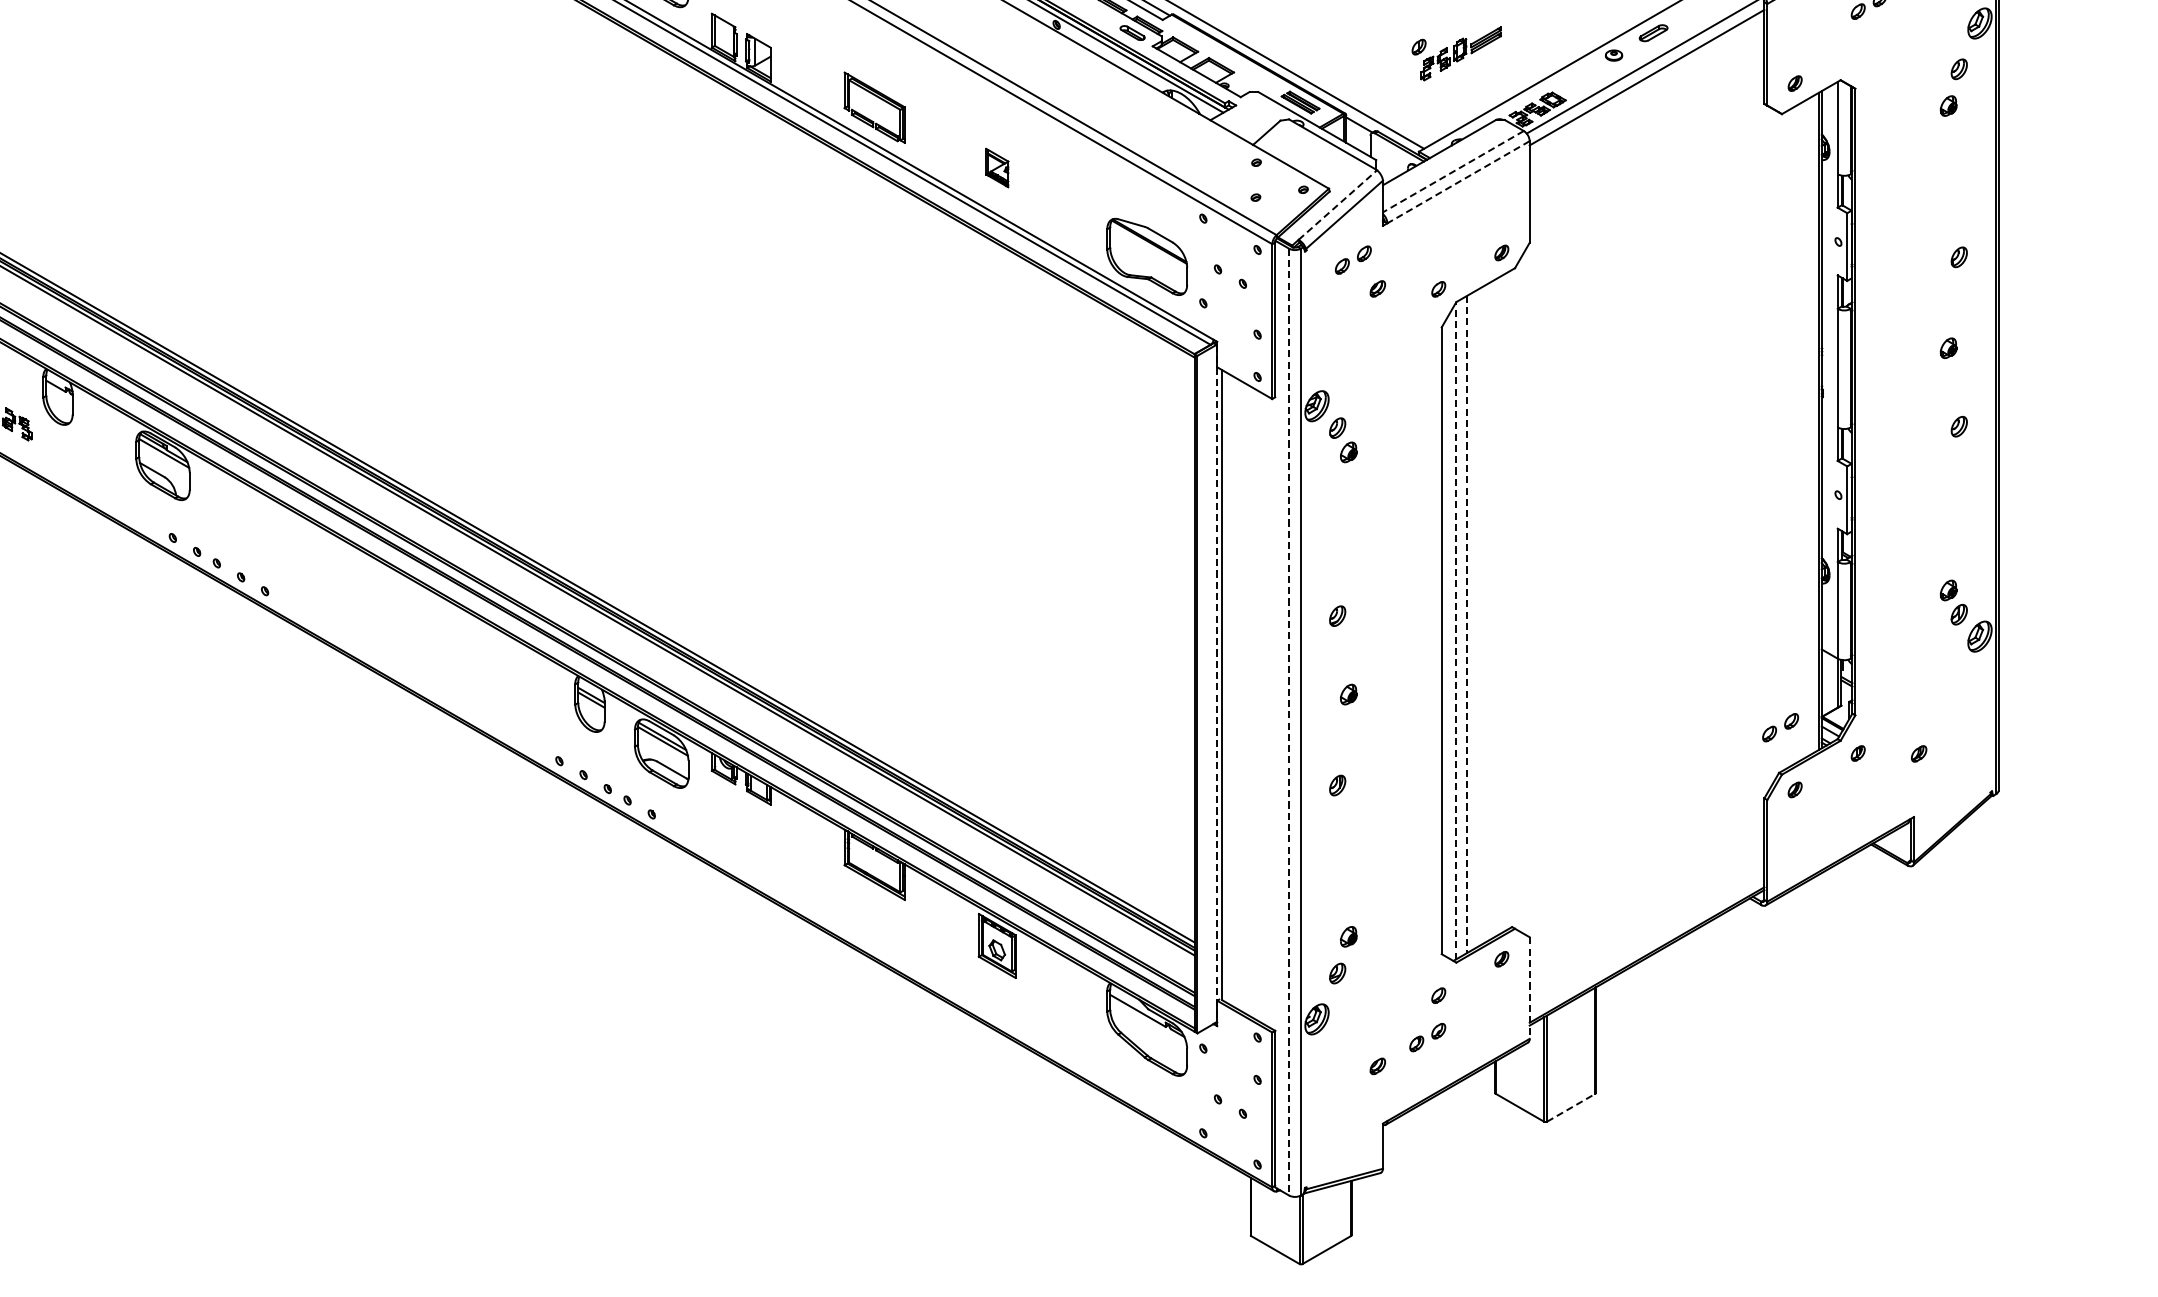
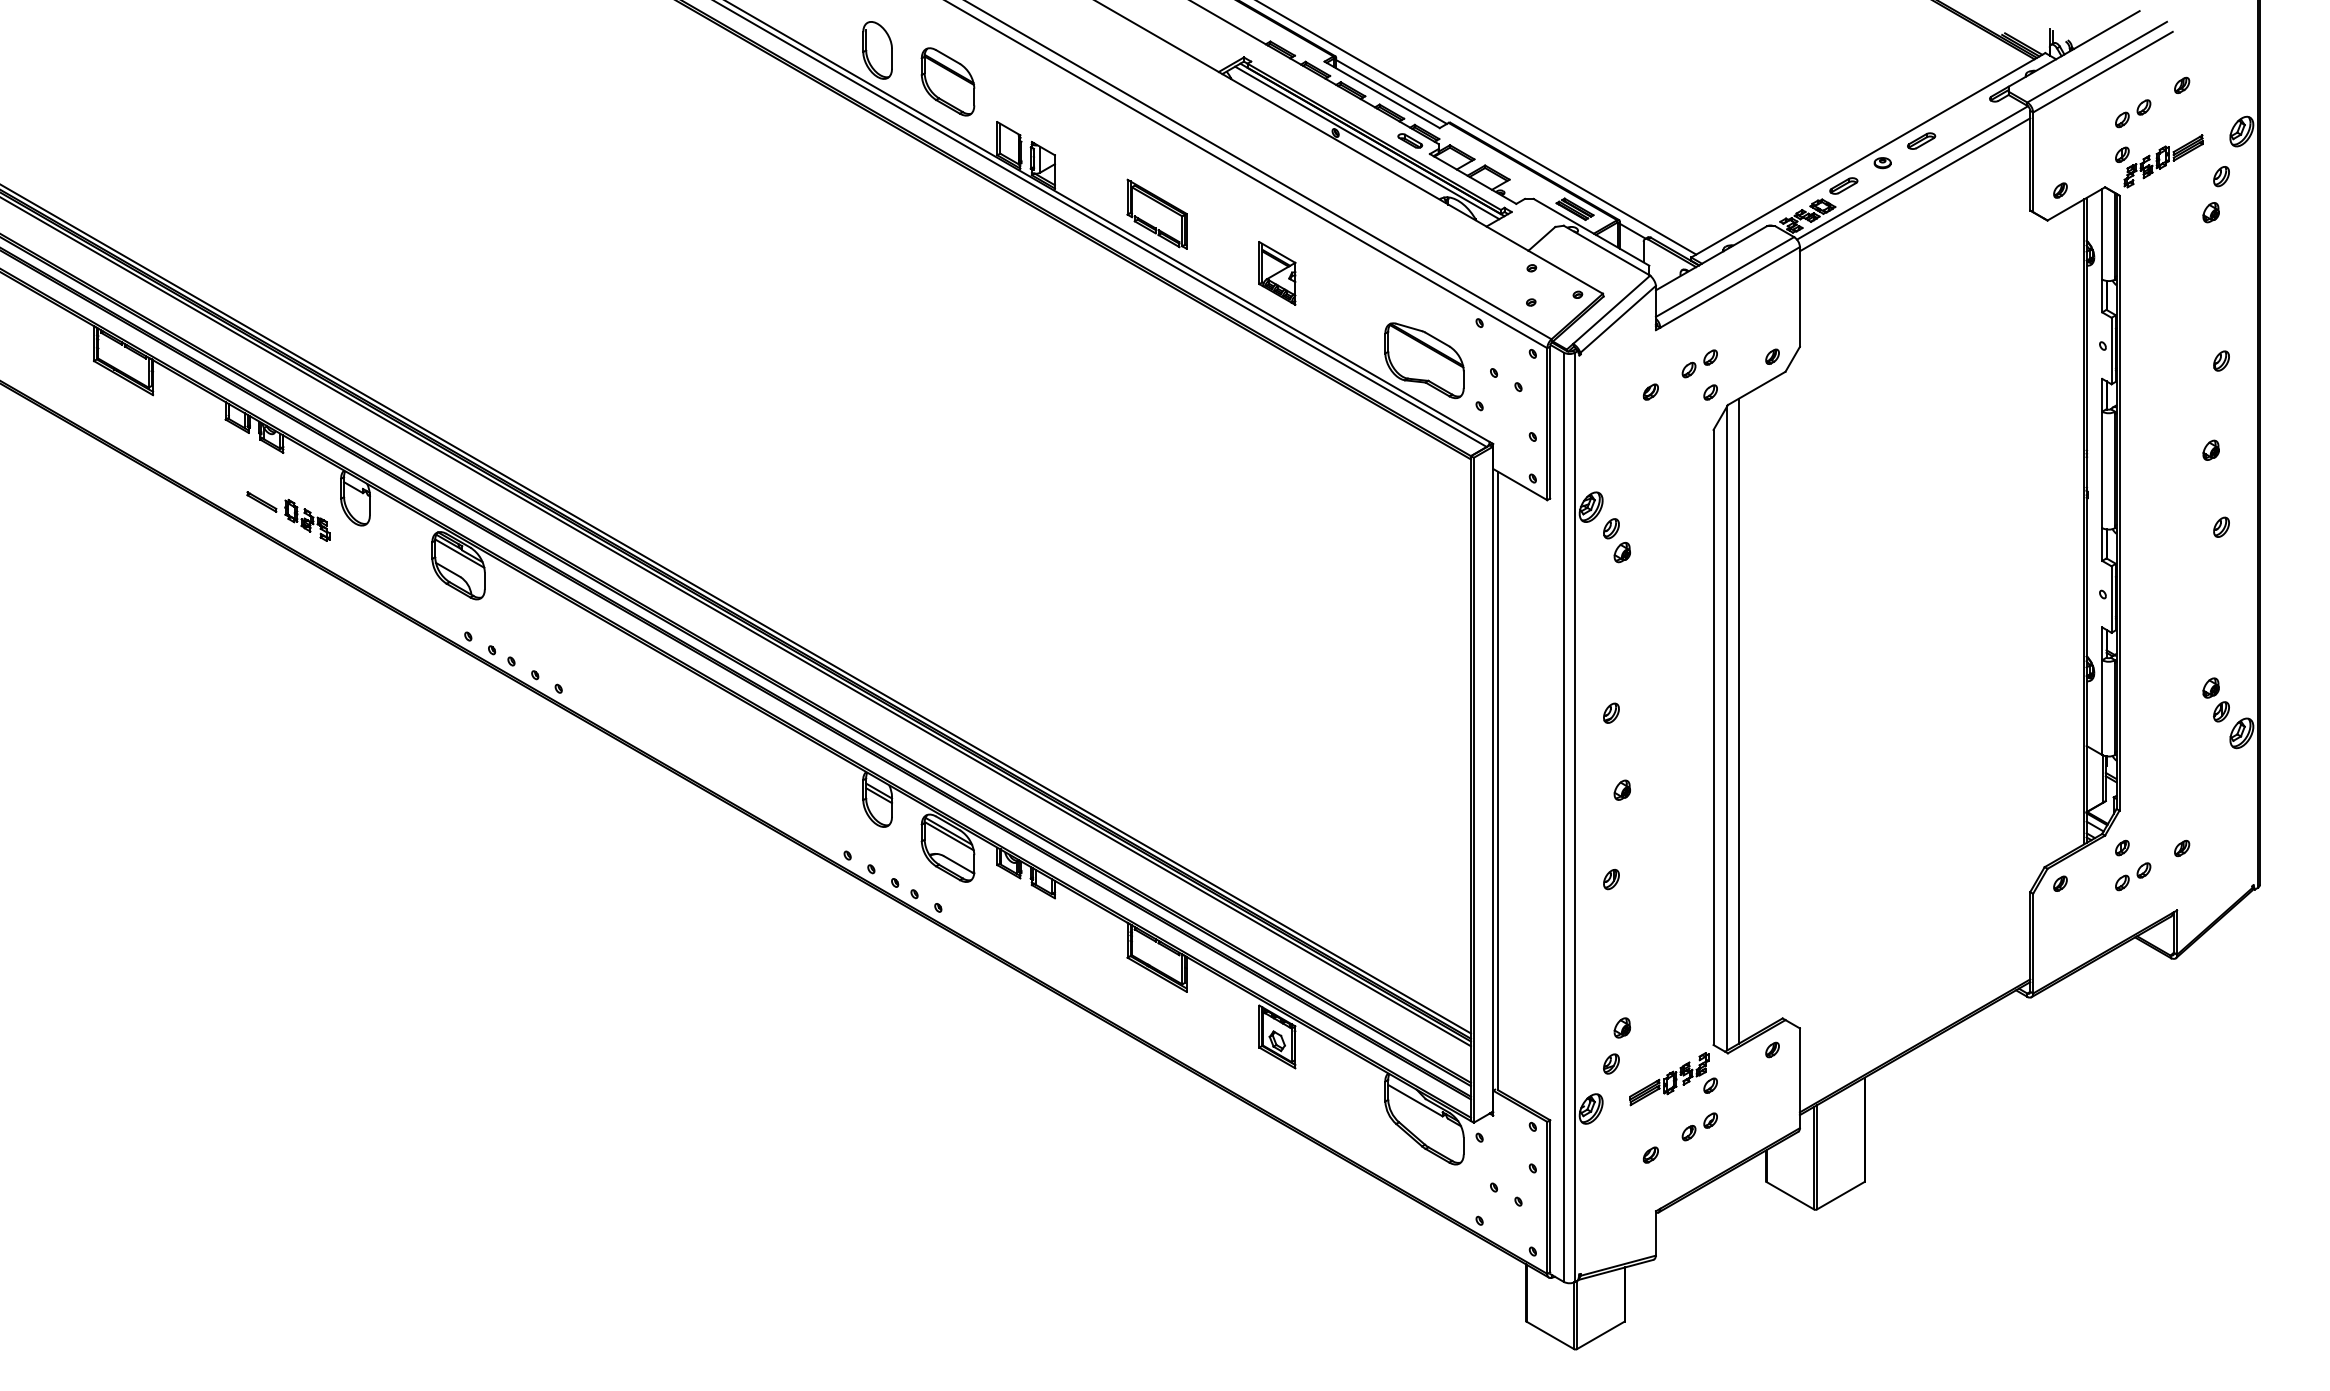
part: (1456, 53) -> (2159, 161), moved
part: (1574, 78) -> (1843, 185), added
part: (997, 168) -> (1277, 273), size x1.67
line: (1453, 172) -> (1725, 277), dashed -> solid
line: (1458, 182) -> (1730, 287), dashed -> solid
line: (1338, 204) -> (1612, 309), dashed -> solid
part: (1352, 259) -> (1699, 363), moved
line: (1467, 624) -> (1738, 721), dashed -> solid
line: (1455, 630) -> (1727, 727), dashed -> solid
line: (1216, 683) -> (1492, 779), dashed -> solid
line: (1288, 722) -> (1563, 817), dashed -> solid
part: (1780, 727) -> (2133, 876), moved
line: (1529, 988) -> (1799, 1078), dashed -> solid
part: (1396, 989) -> (1669, 1079), added
line: (1572, 1107) -> (1841, 1195), dashed -> solid

